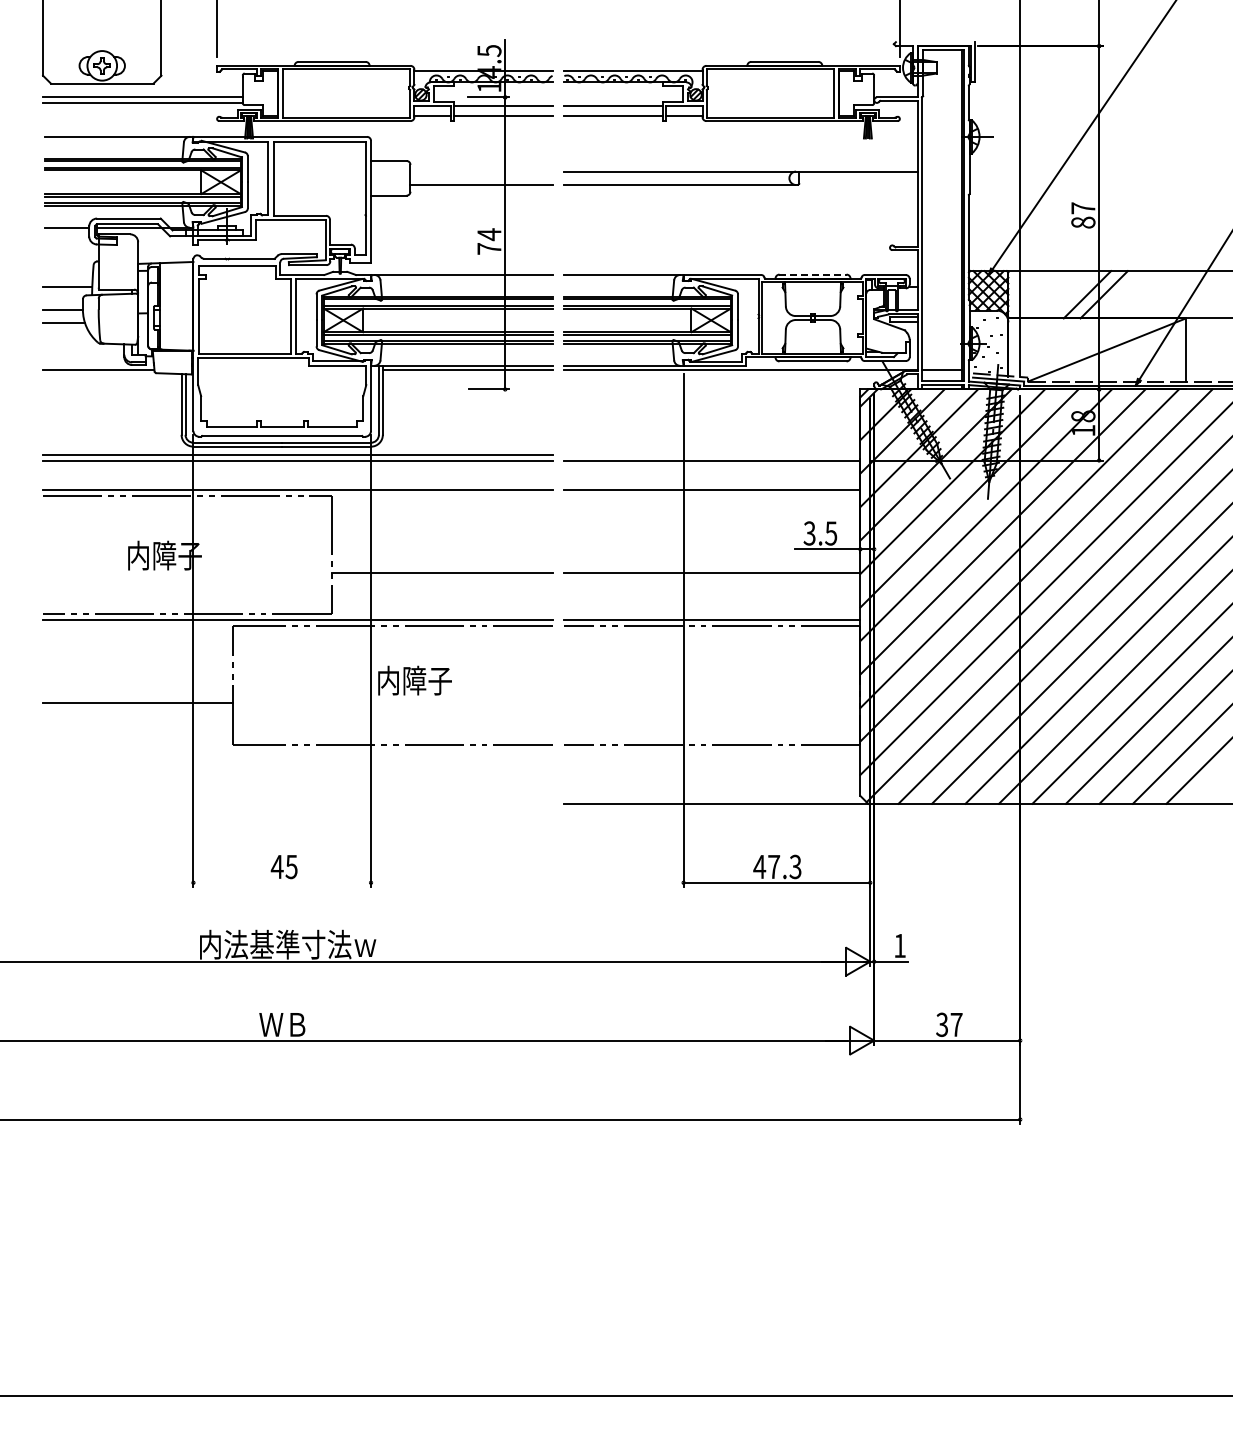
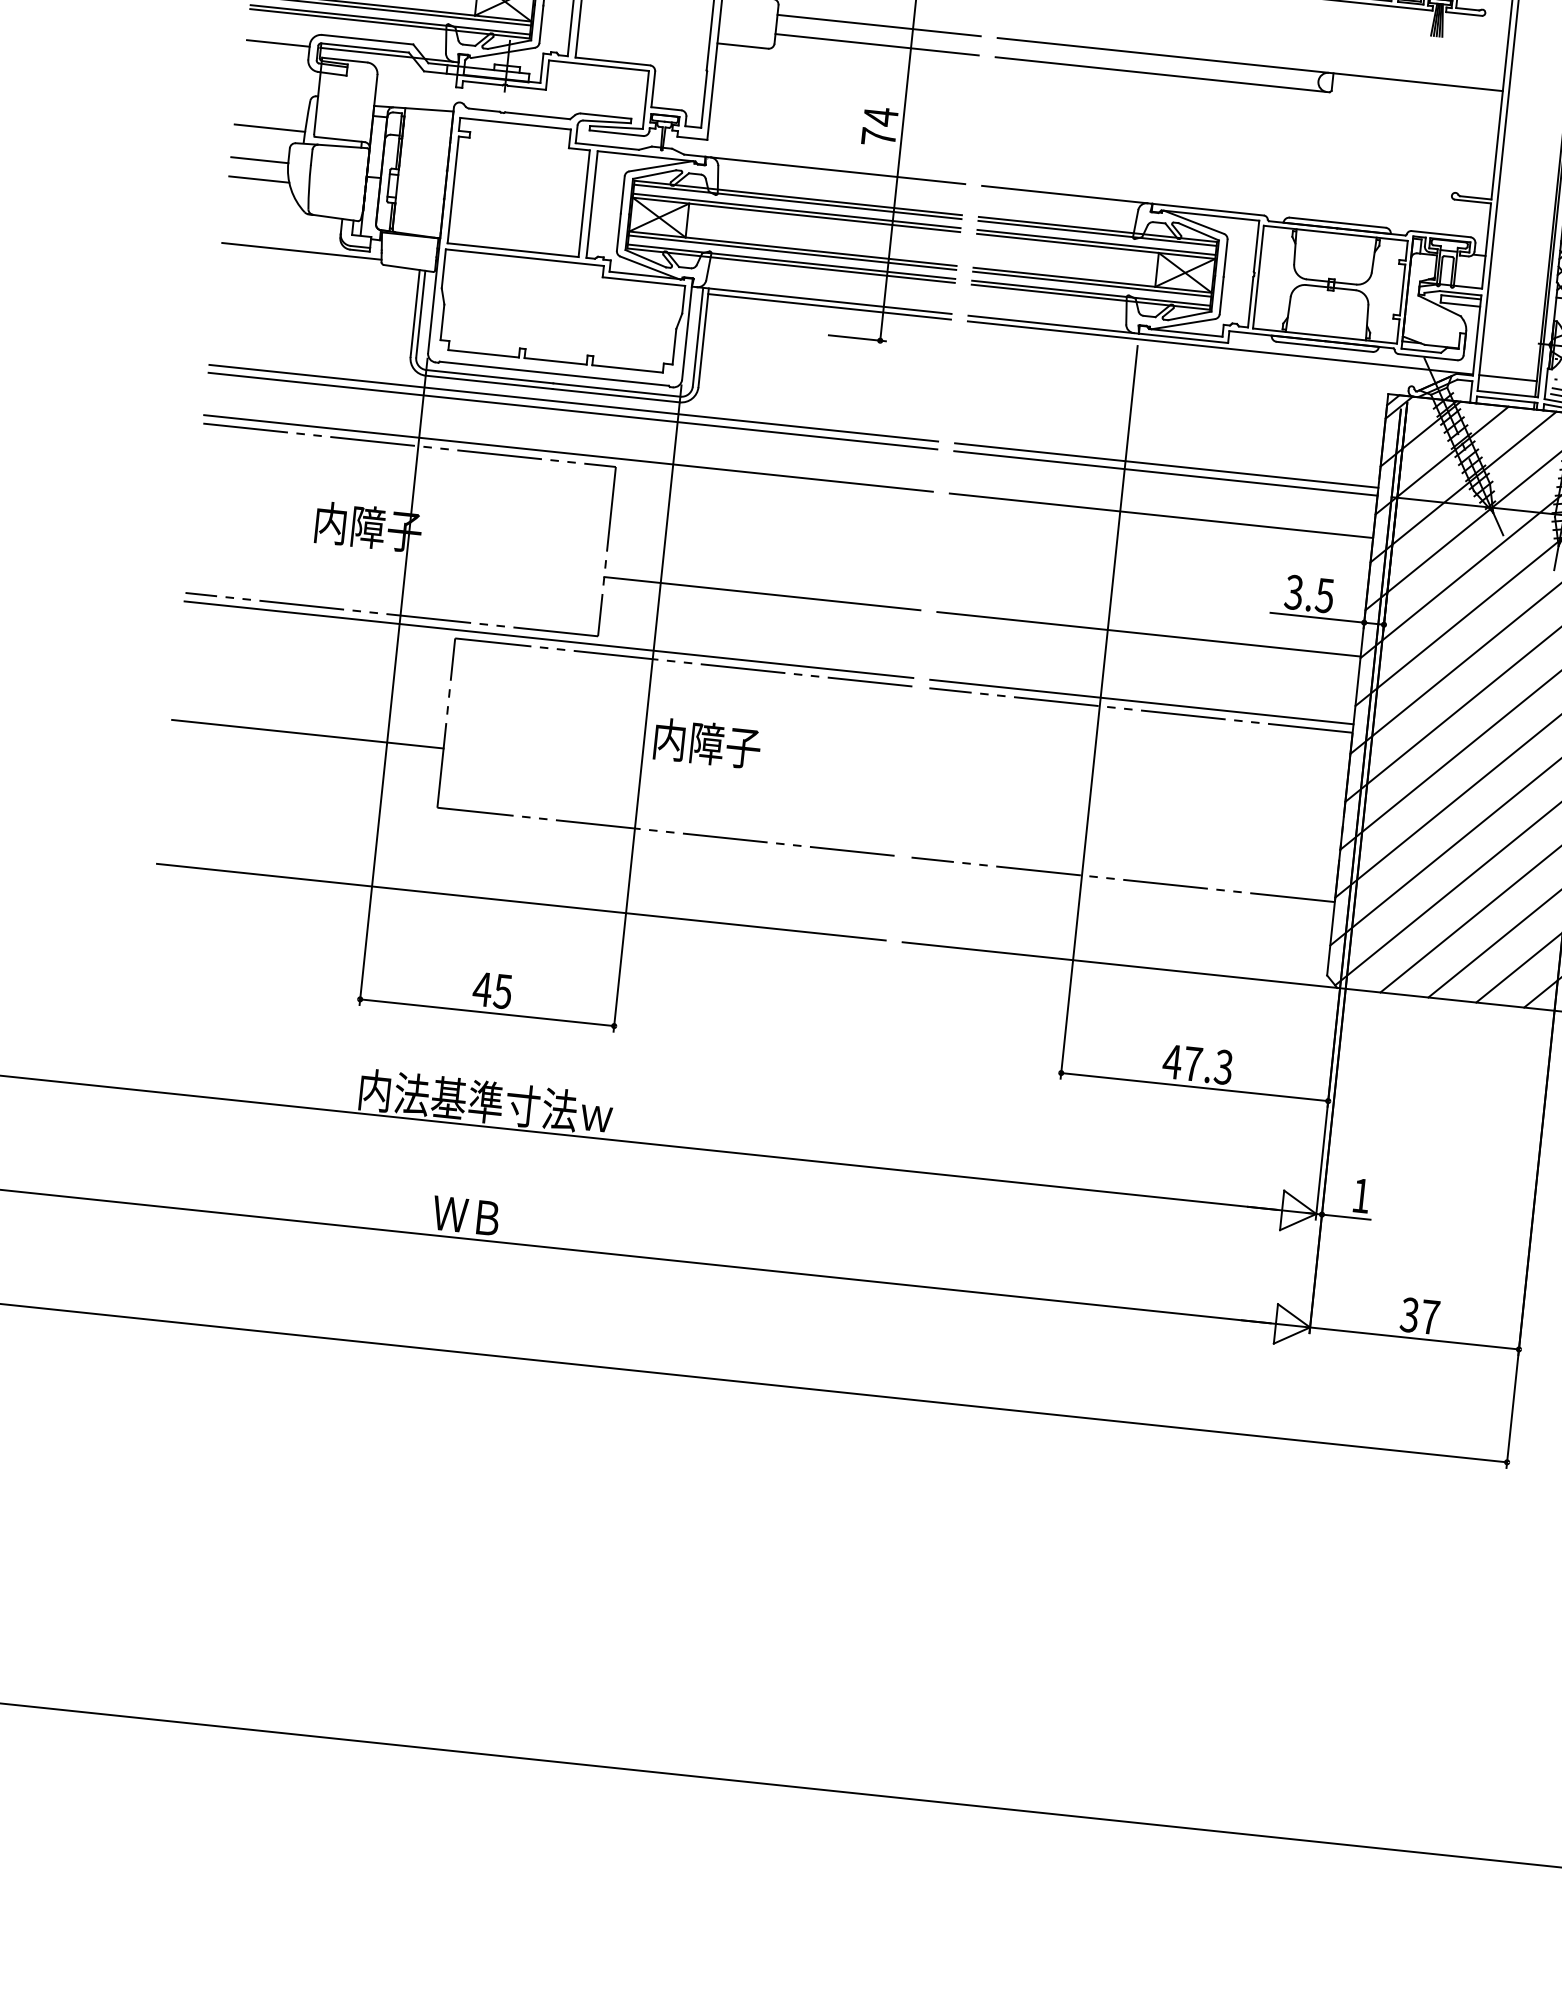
line: (481, 171) -> (879, 25), added
line: (813, 274) -> (1338, 222), dashed -> solid
line: (712, 454) -> (1166, 464), added
line: (297, 803) -> (520, 901), added
line: (282, 882) -> (487, 1012), added

